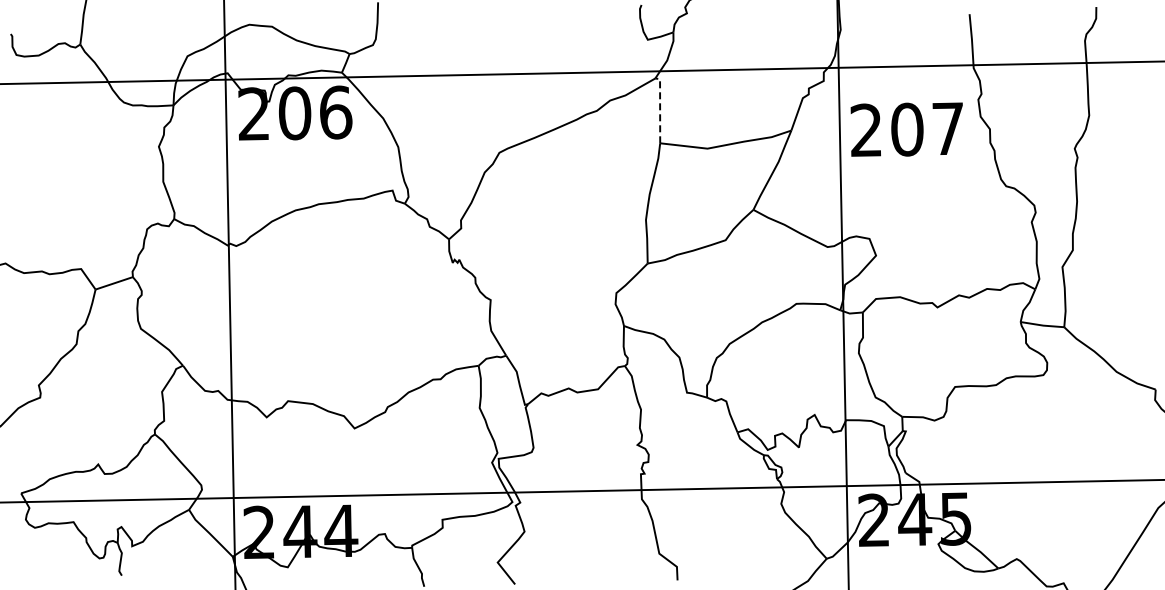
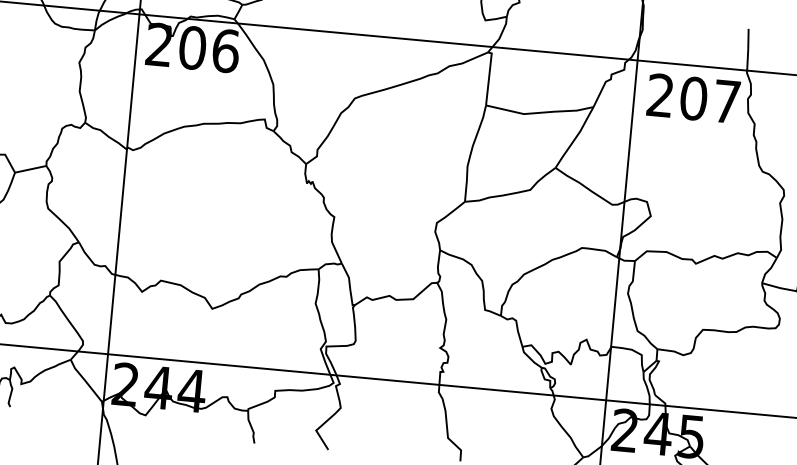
line: (660, 107) -> (489, 76), dashed -> solid
text: (906, 129) -> (693, 98), moved

